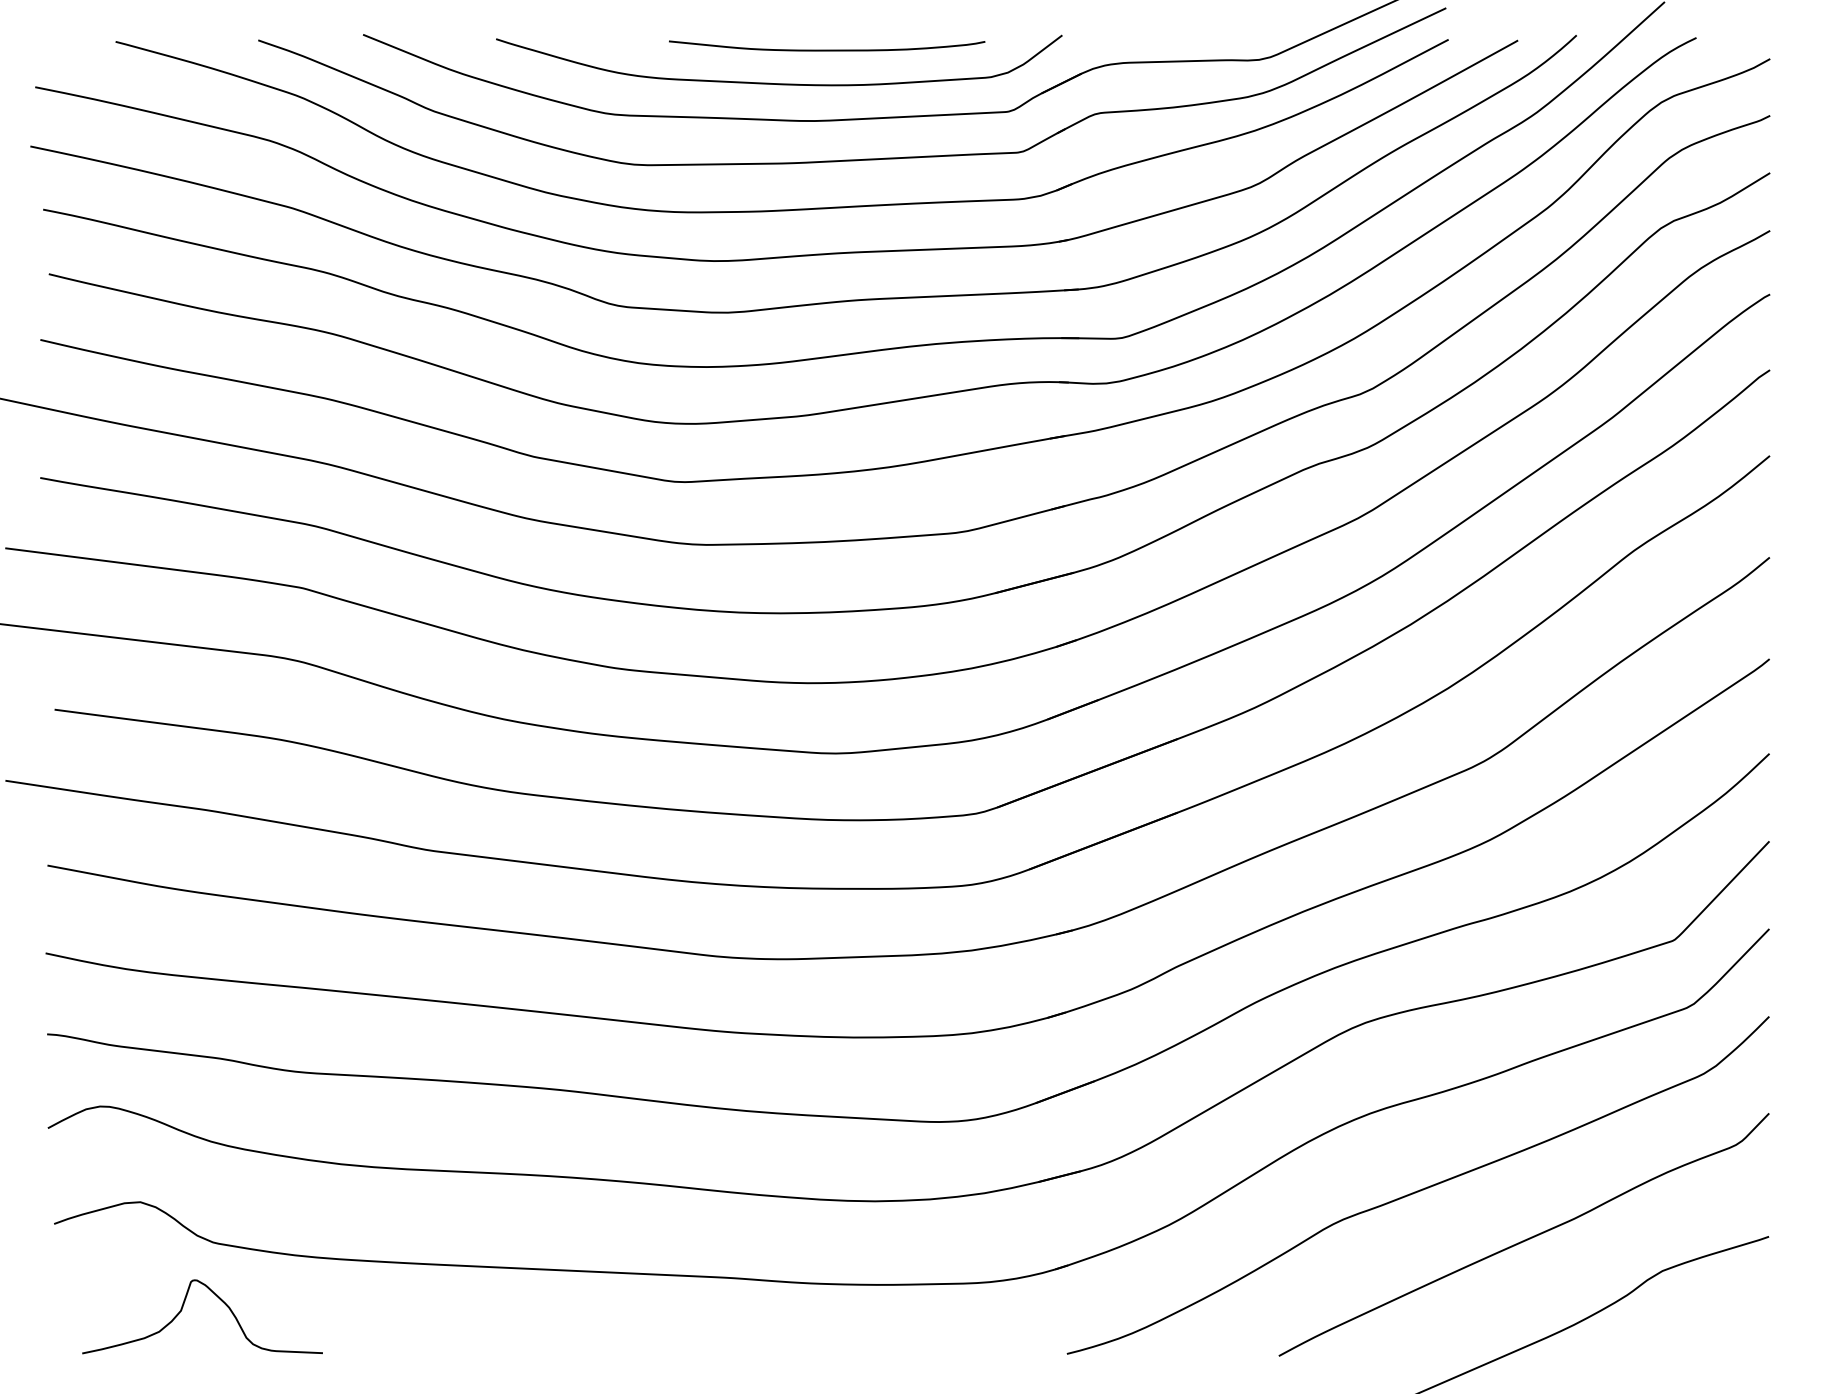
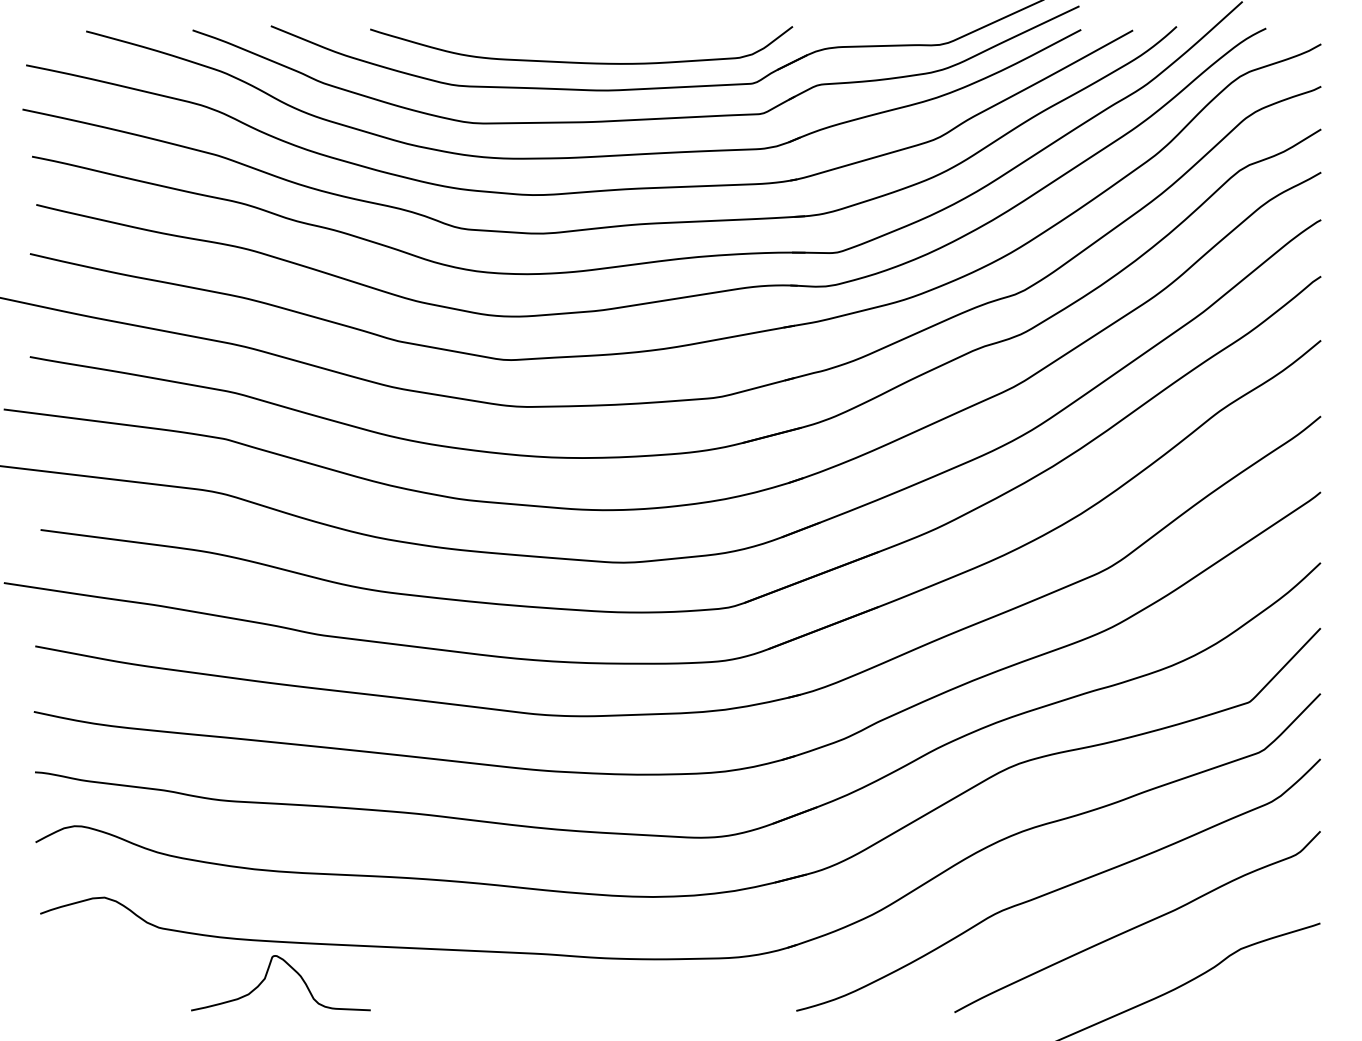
curve: (827, 49) -> (617, 37), removed
curve: (182, 1310) -> (265, 978), moved

